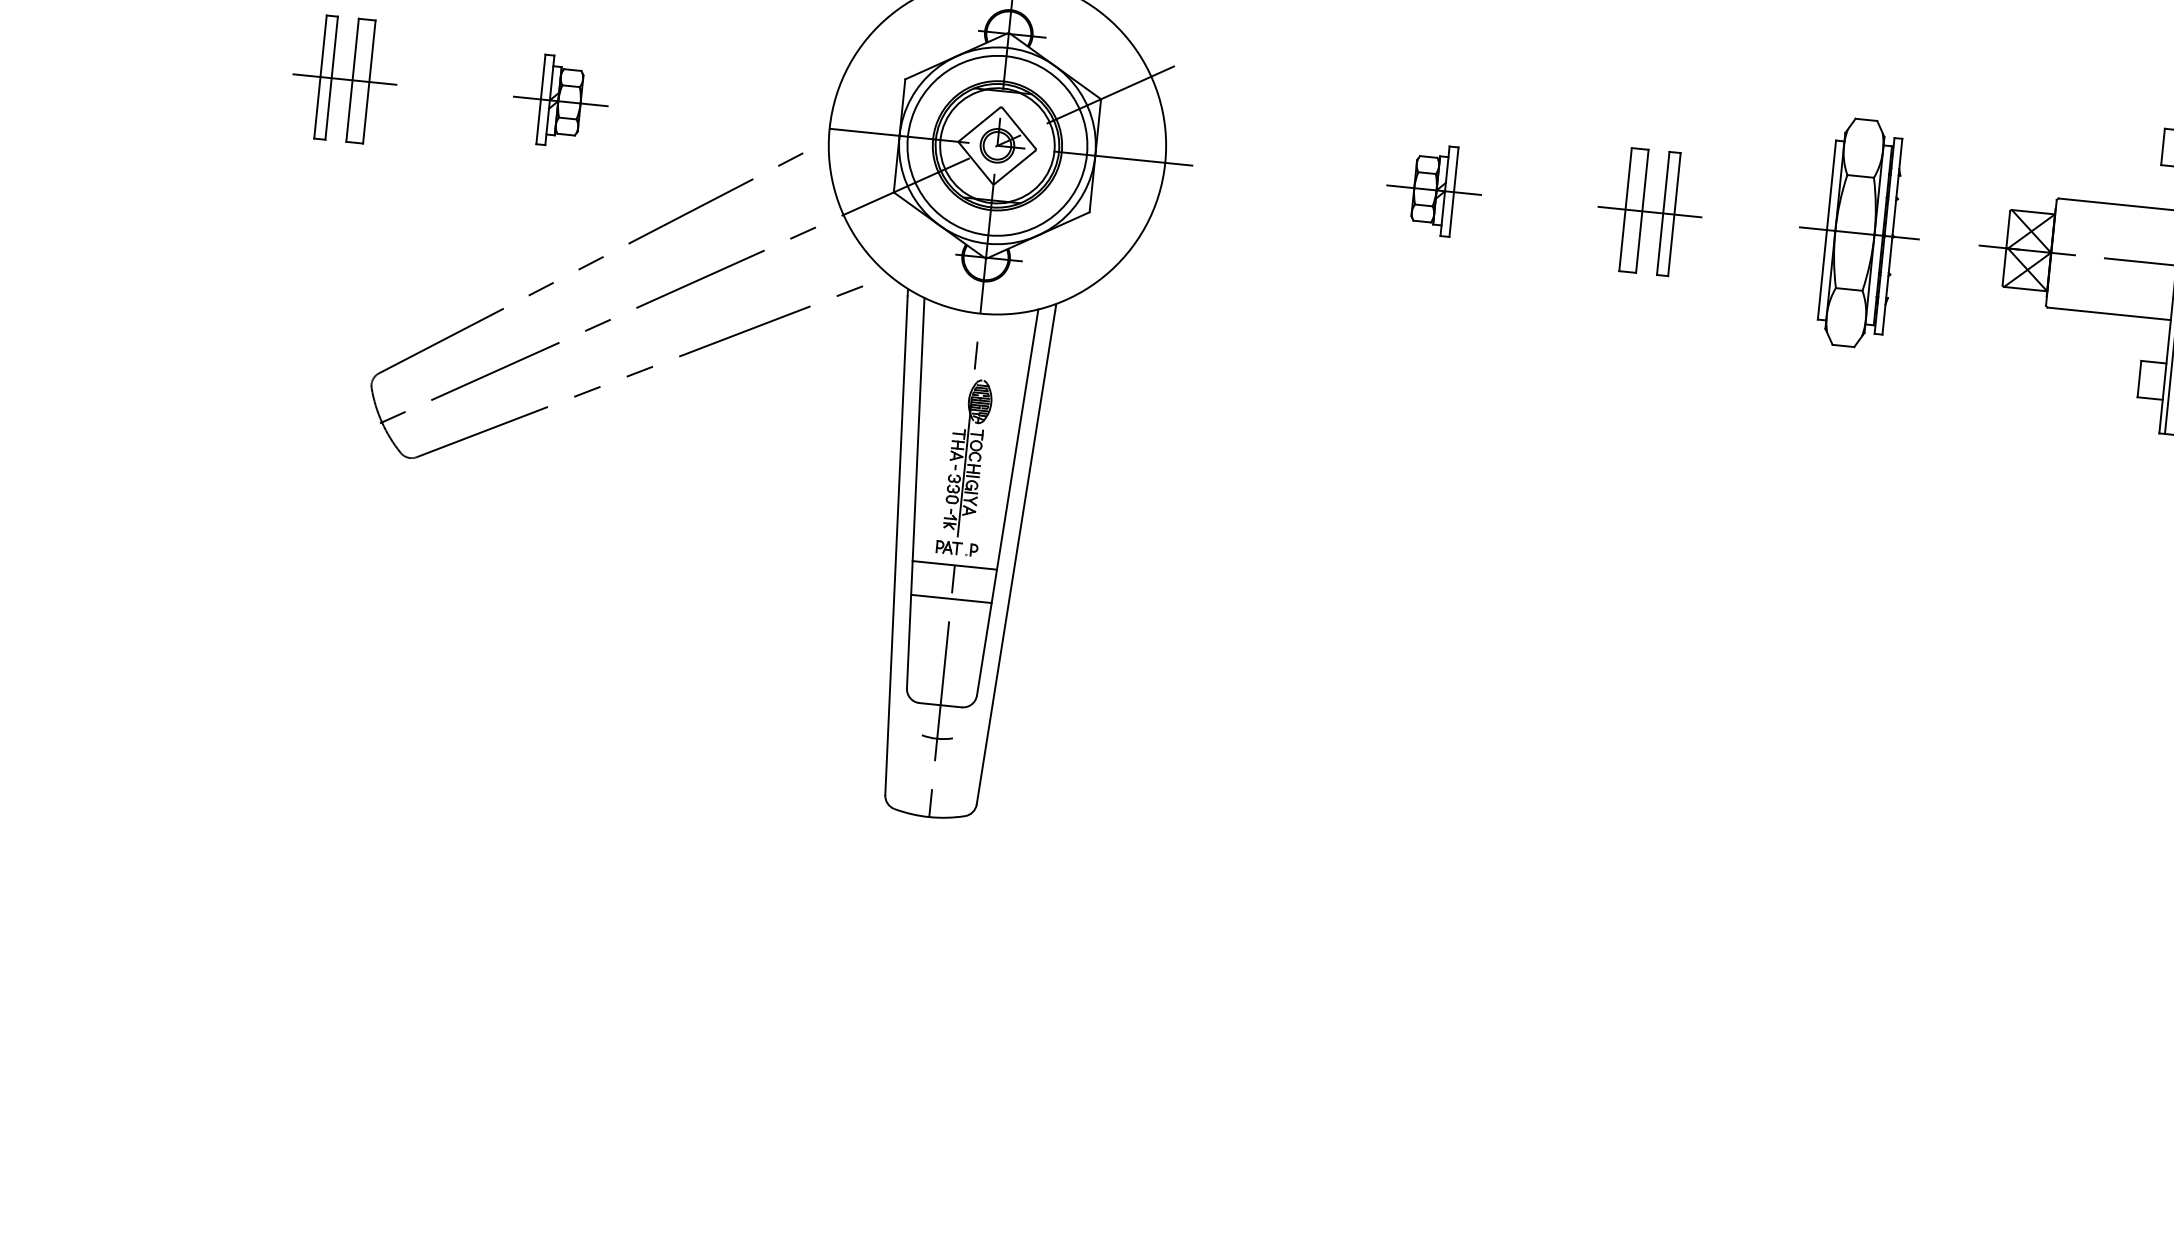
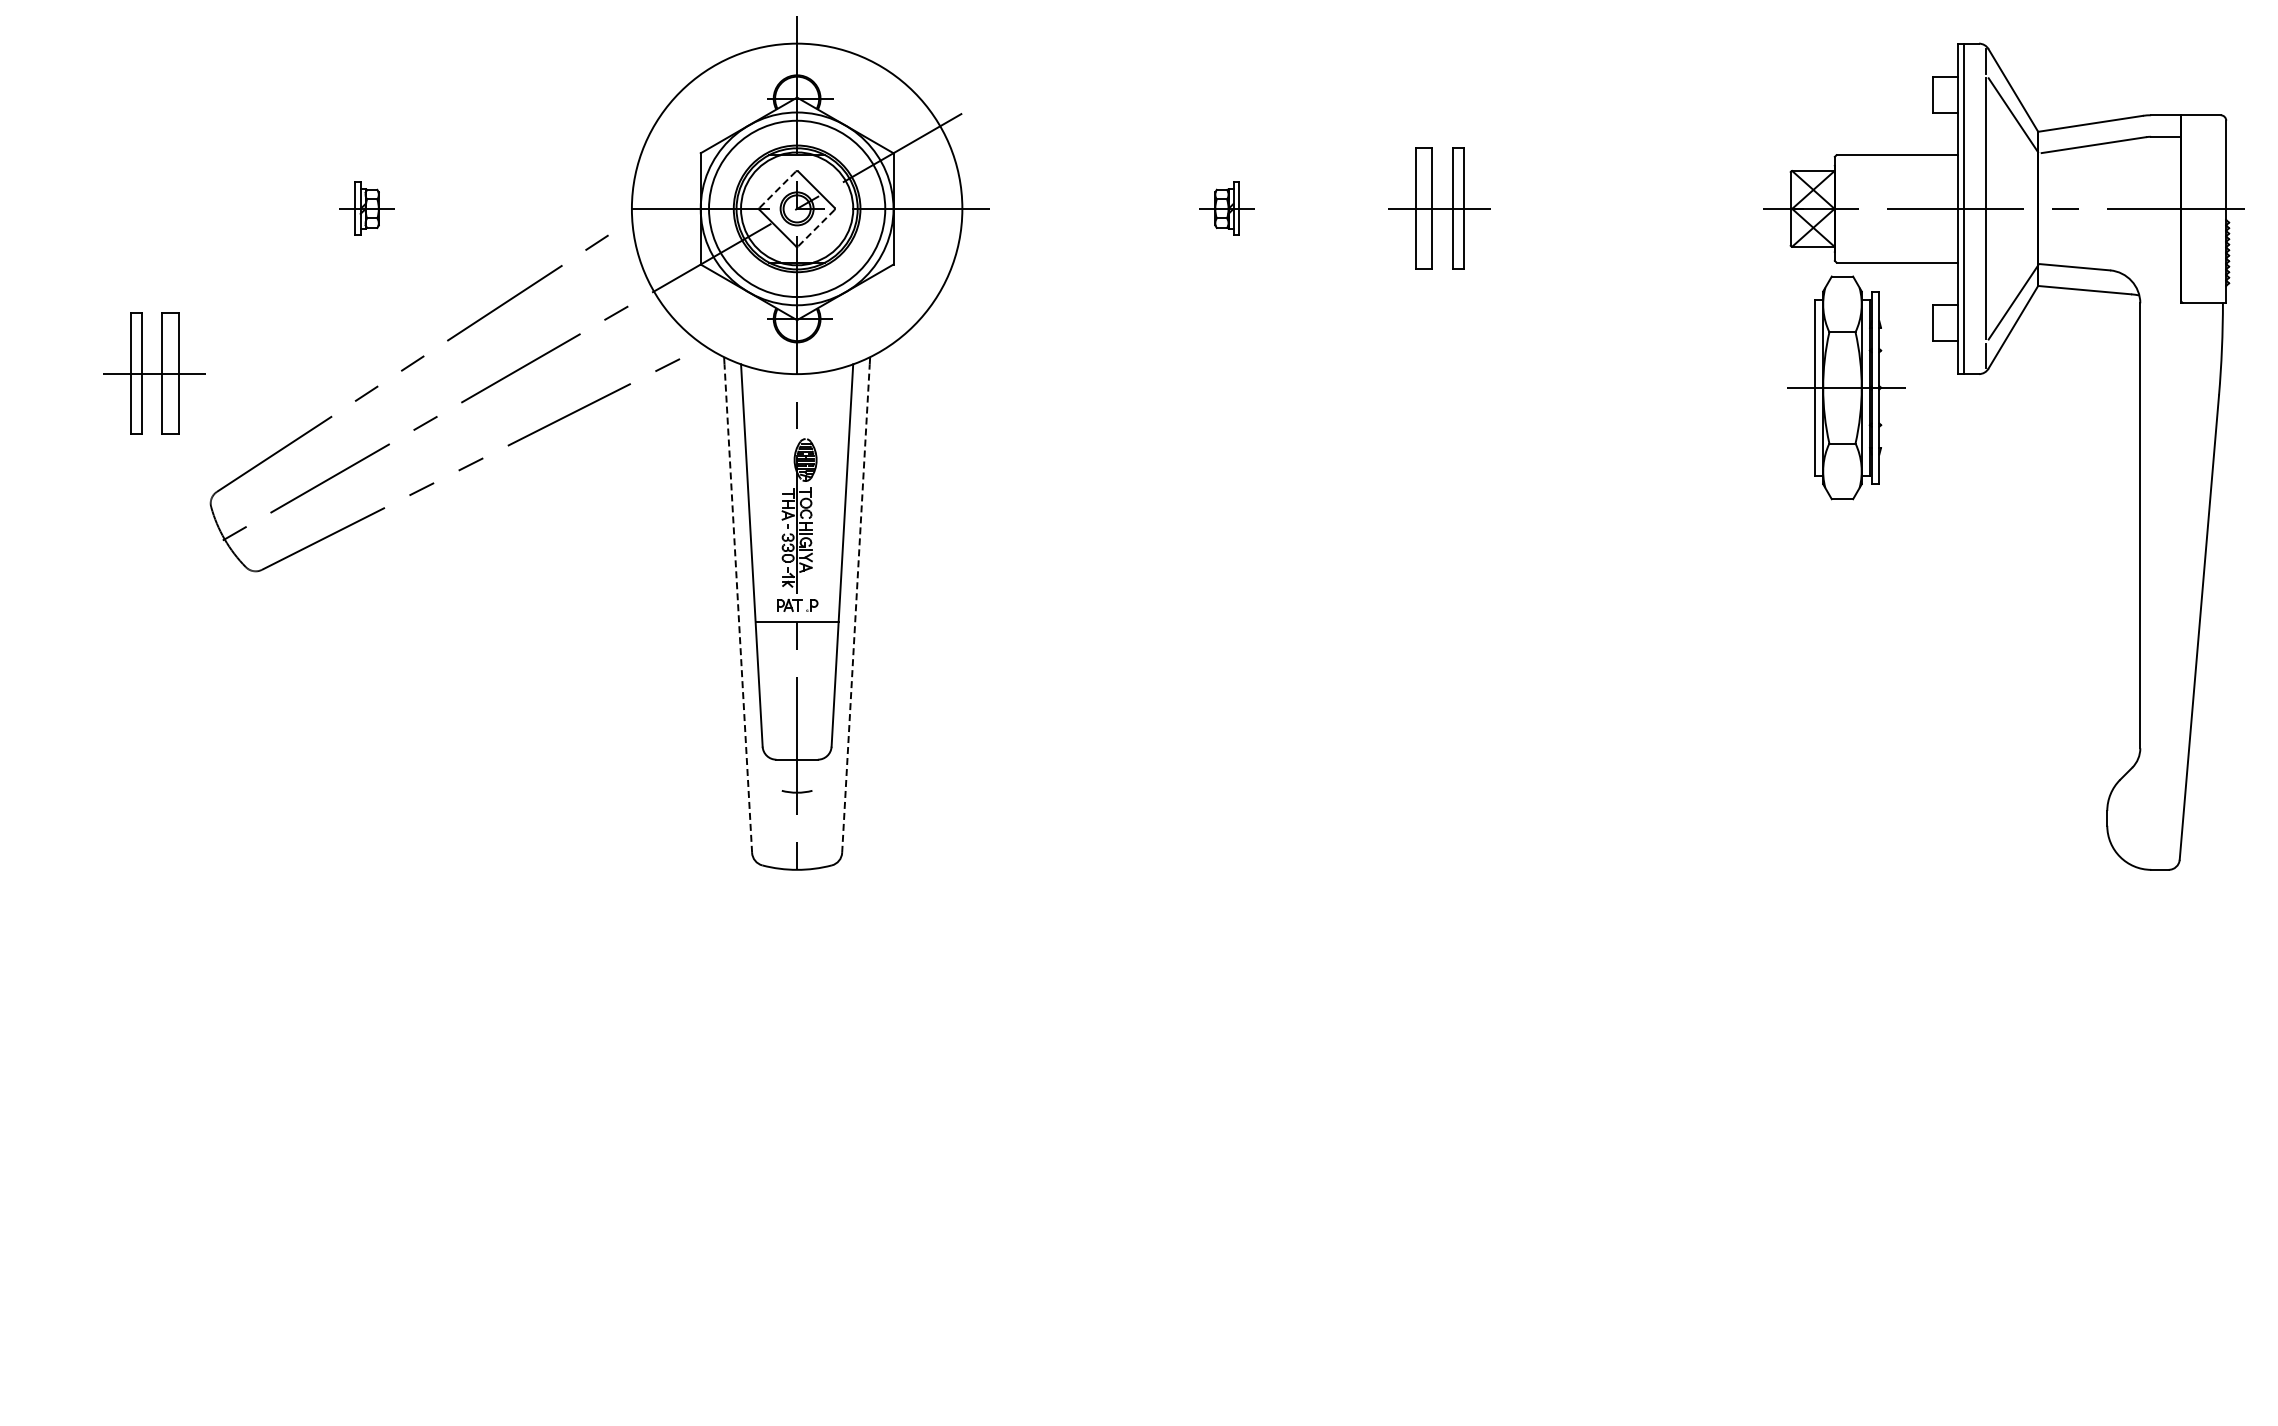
part: (344, 79) -> (154, 373), moved
part: (560, 101) -> (366, 208), size x0.6
line: (979, 124) -> (777, 189), solid -> dashed
line: (1015, 167) -> (816, 228), solid -> dashed
part: (1433, 189) -> (1226, 208), size x0.6
part: (1859, 232) -> (1846, 387), moved
line: (896, 545) -> (738, 608), solid -> dashed
line: (1015, 557) -> (855, 608), solid -> dashed
line: (950, 599) -> (796, 655), removed

